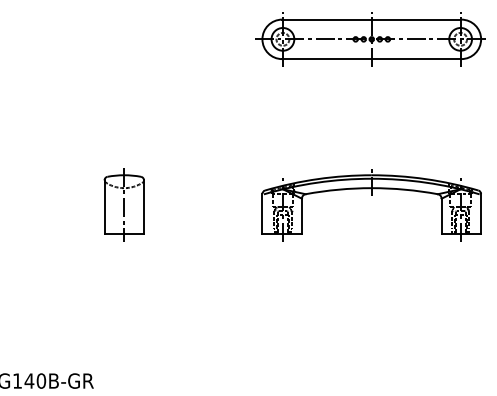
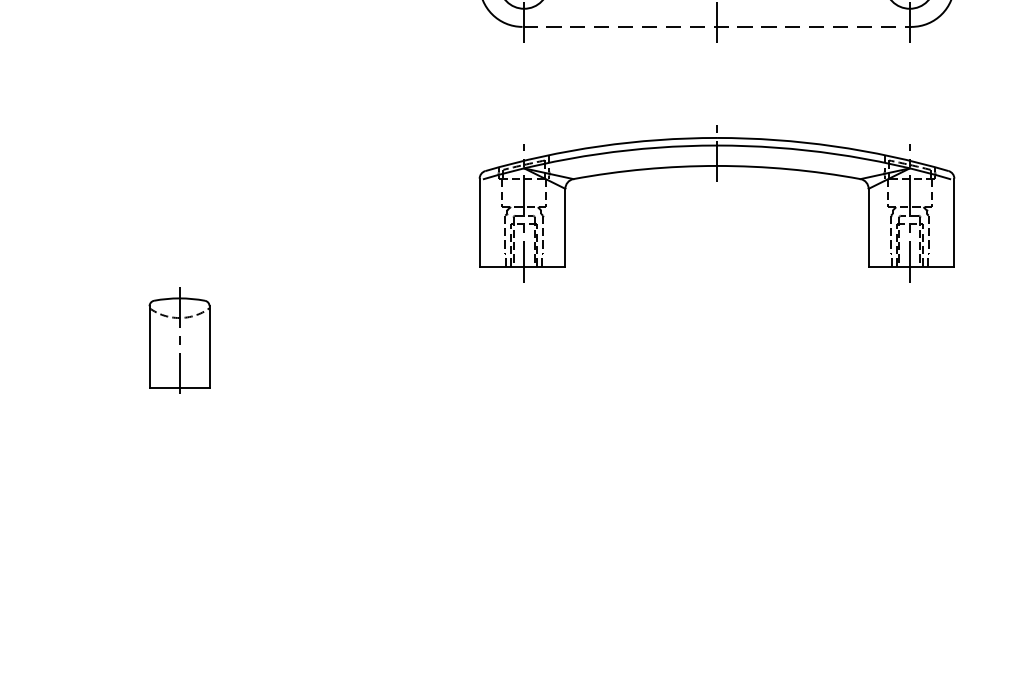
line: (371, 59) -> (716, 27), solid -> dashed
part: (371, 195) -> (716, 181), moved
part: (123, 204) -> (178, 342), size x0.7

